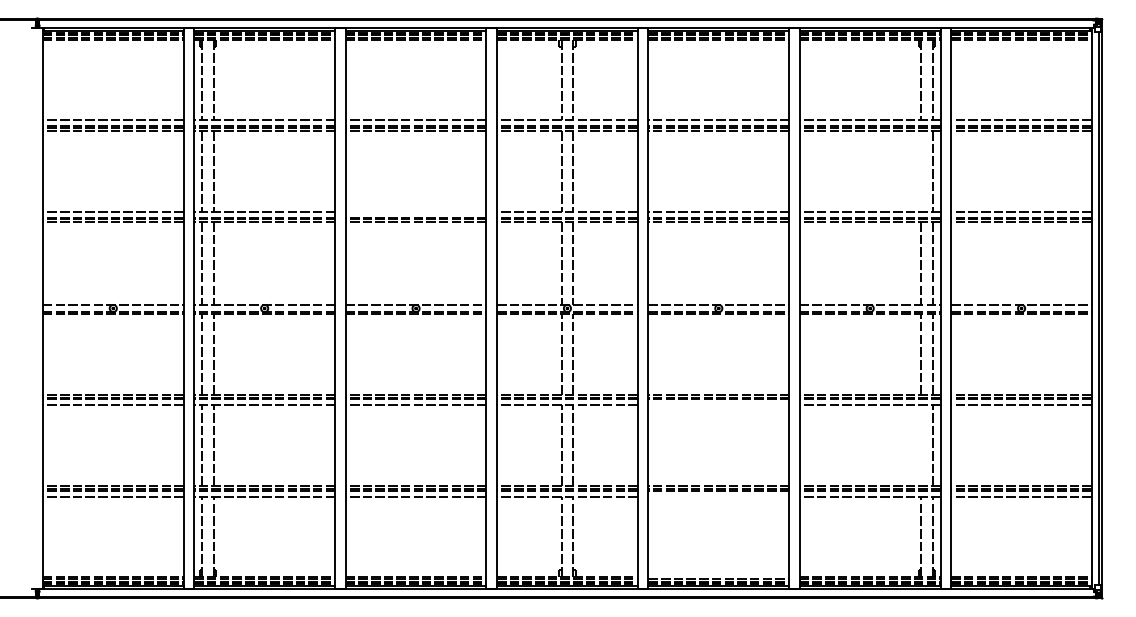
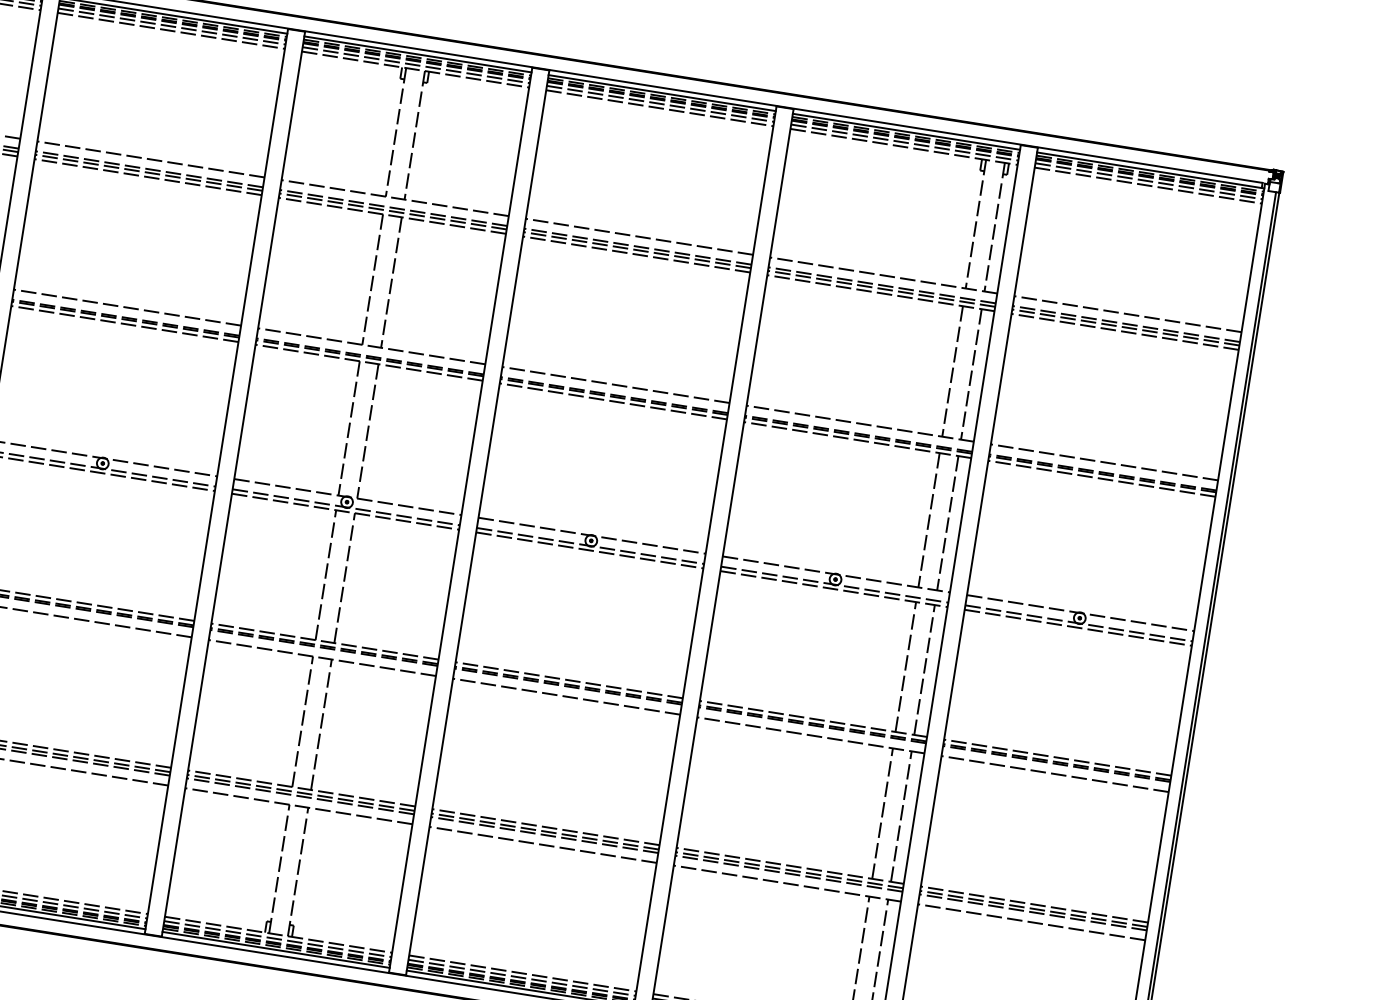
line: (921, 171) -> (953, 371), added
line: (415, 211) -> (126, 306), added
line: (718, 405) -> (565, 697), added
line: (921, 445) -> (883, 813), added
line: (718, 496) -> (542, 844), added
line: (718, 576) -> (522, 973), added

